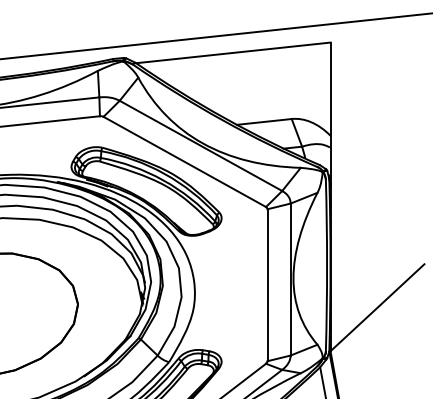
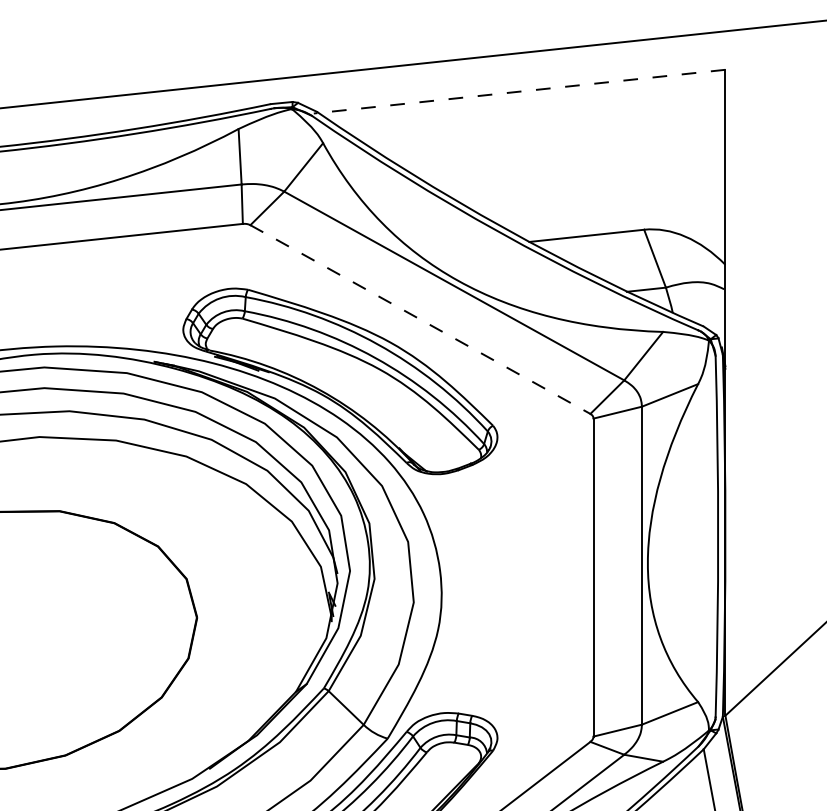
line: (232, 53) -> (520, 92), solid -> dashed
line: (184, 161) -> (419, 318), solid -> dashed

